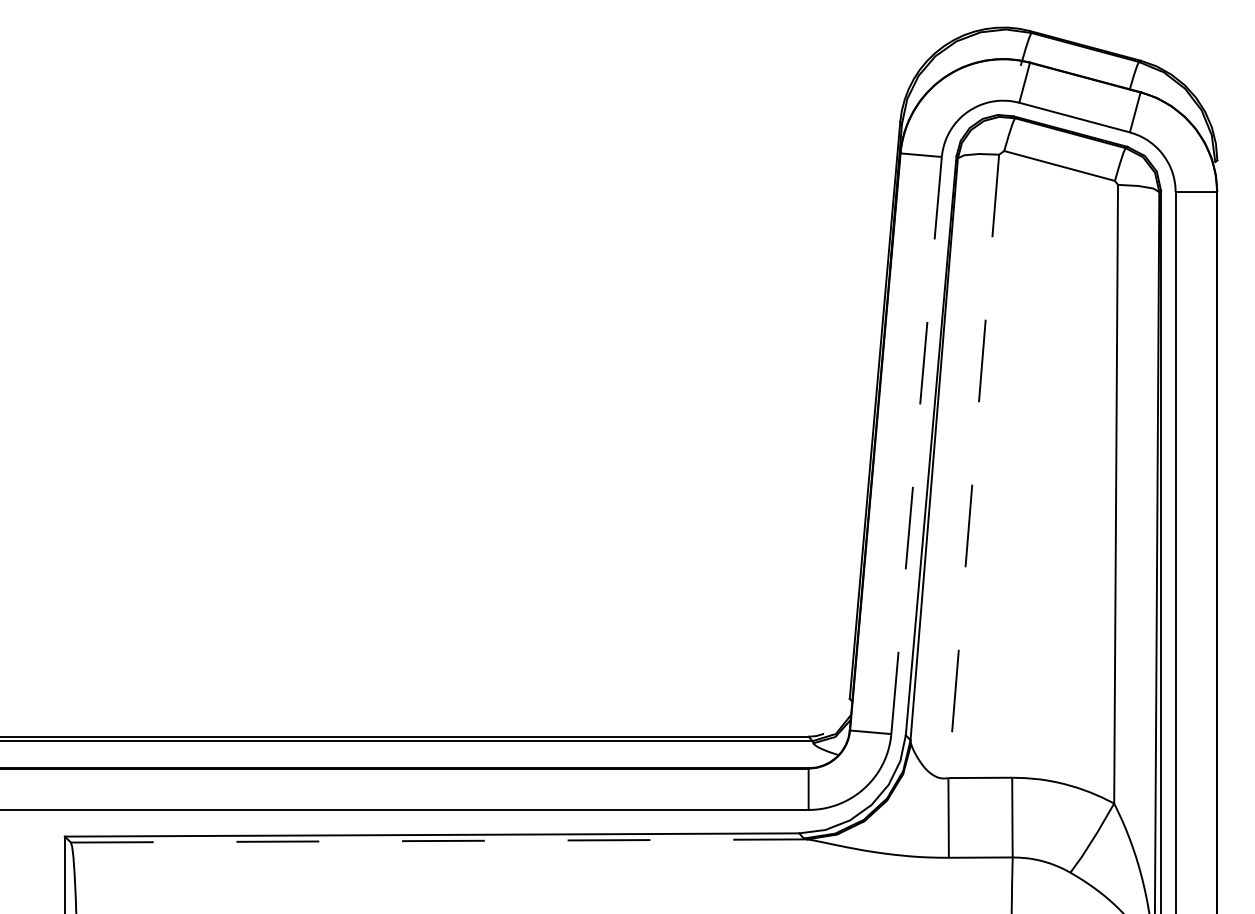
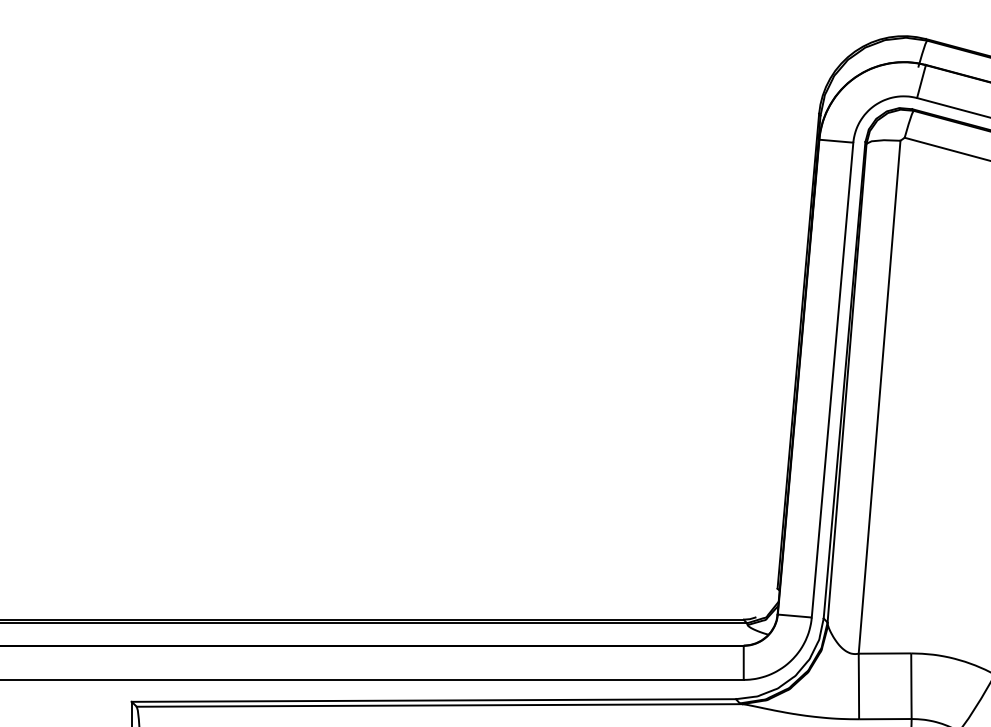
line: (916, 445) -> (832, 380), dashed -> solid
line: (973, 466) -> (879, 397), dashed -> solid
line: (439, 840) -> (440, 705), dashed -> solid

